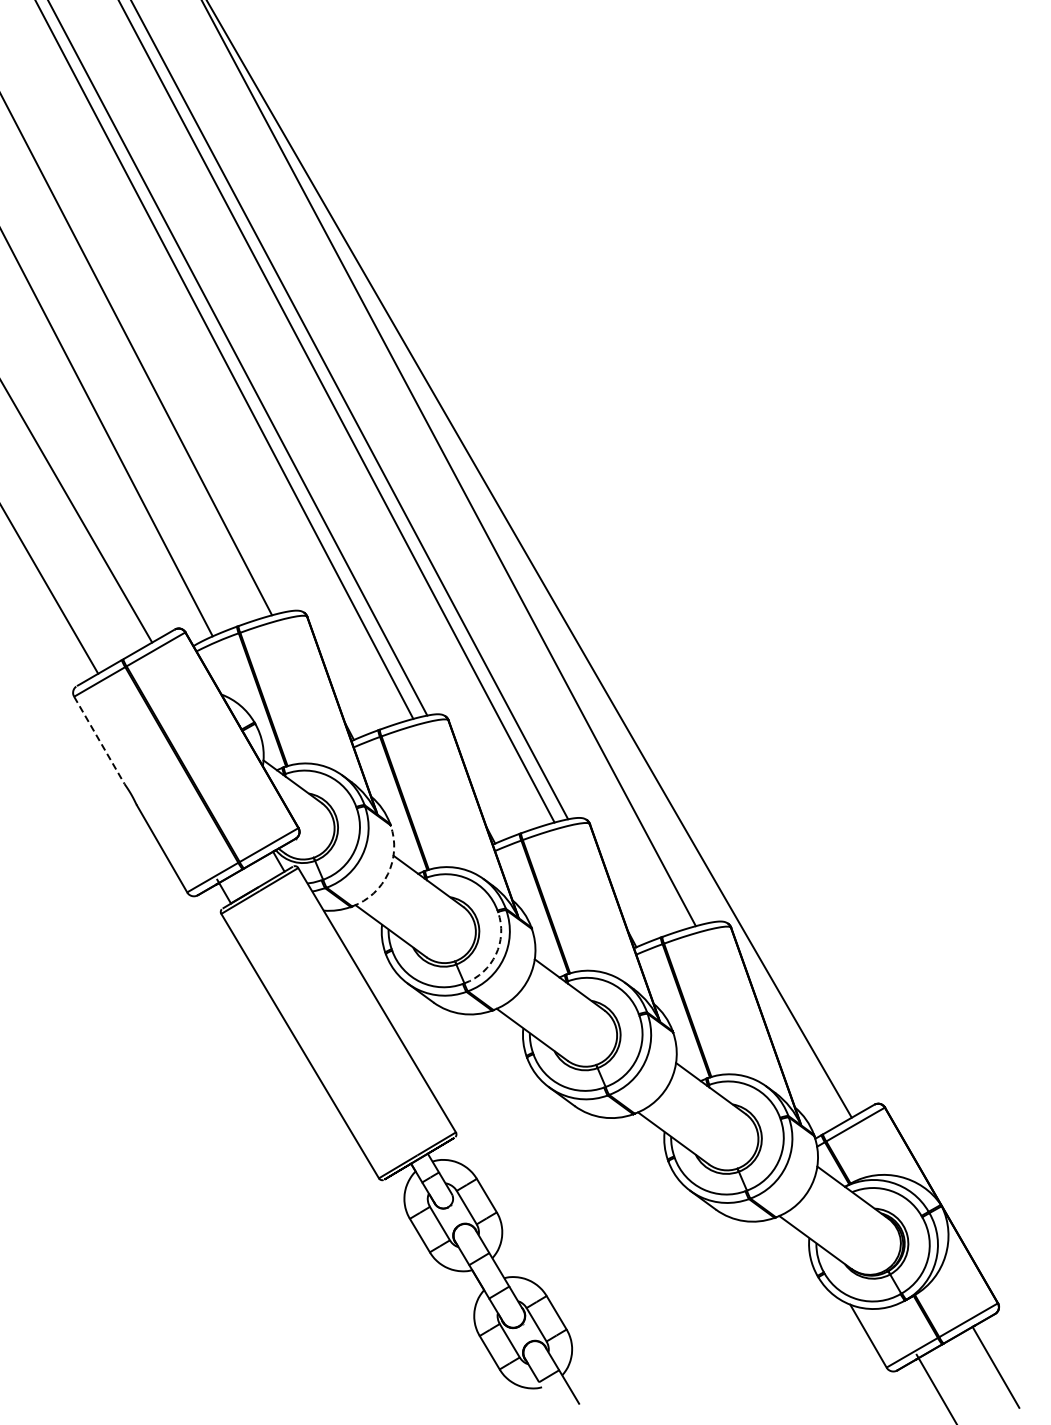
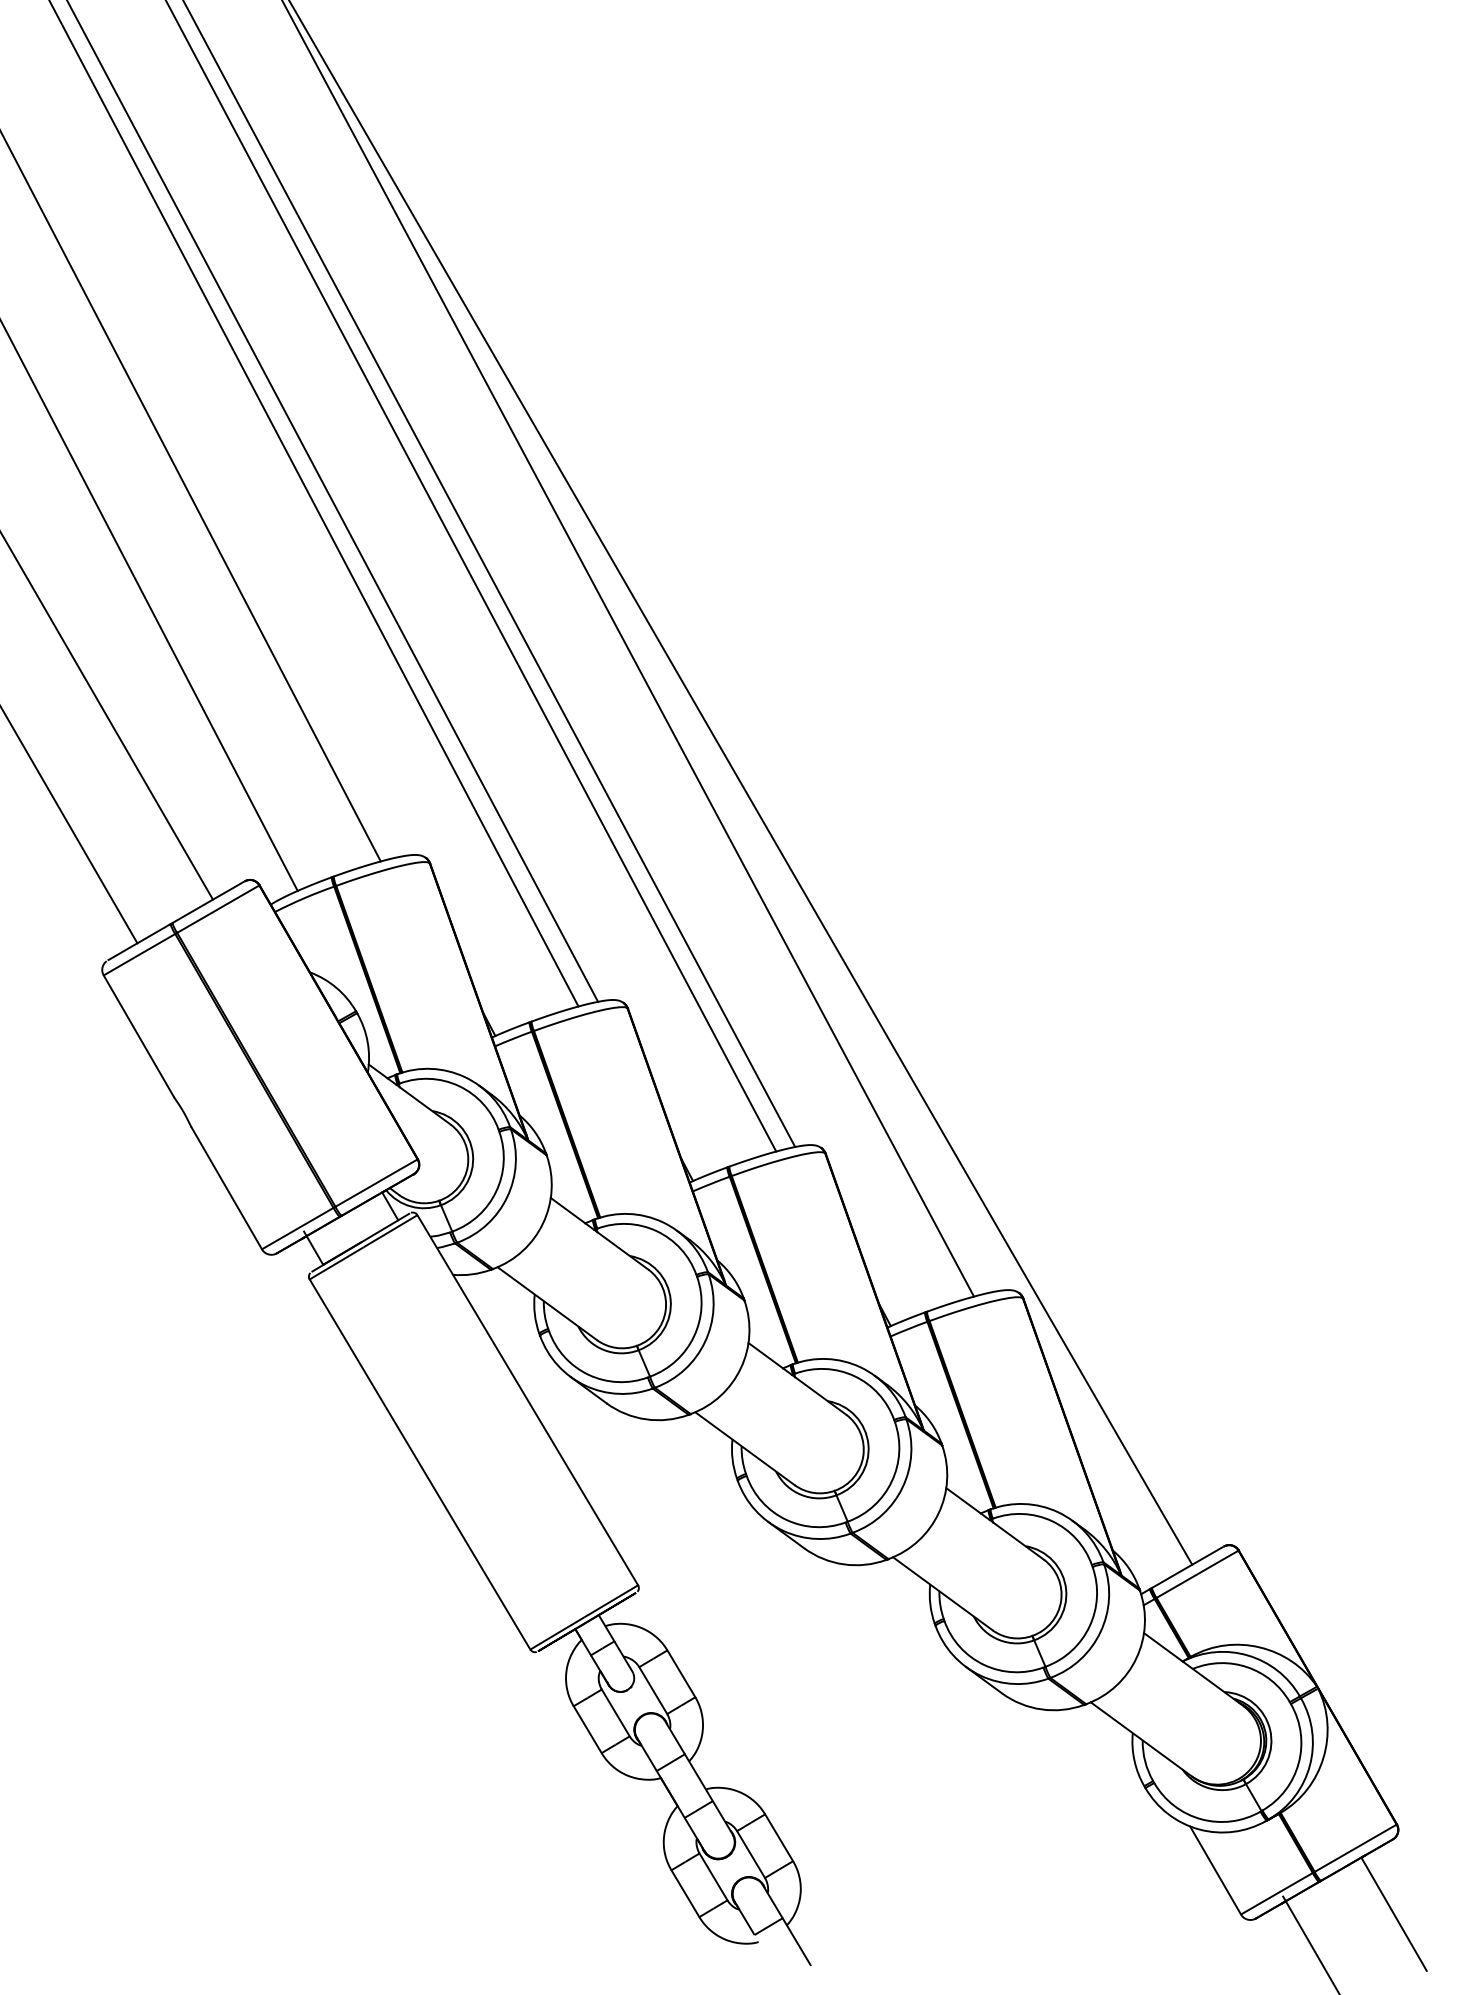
line: (99, 740) -> (139, 1036), dashed -> solid
arc: (388, 873) -> (543, 1222), dashed -> solid
arc: (495, 954) -> (693, 1336), dashed -> solid

